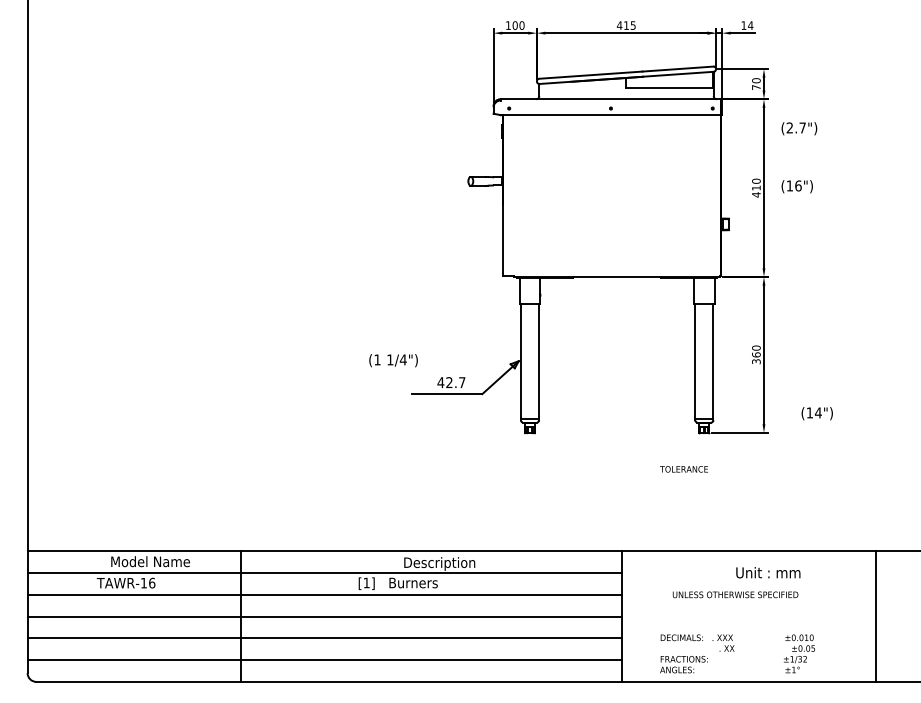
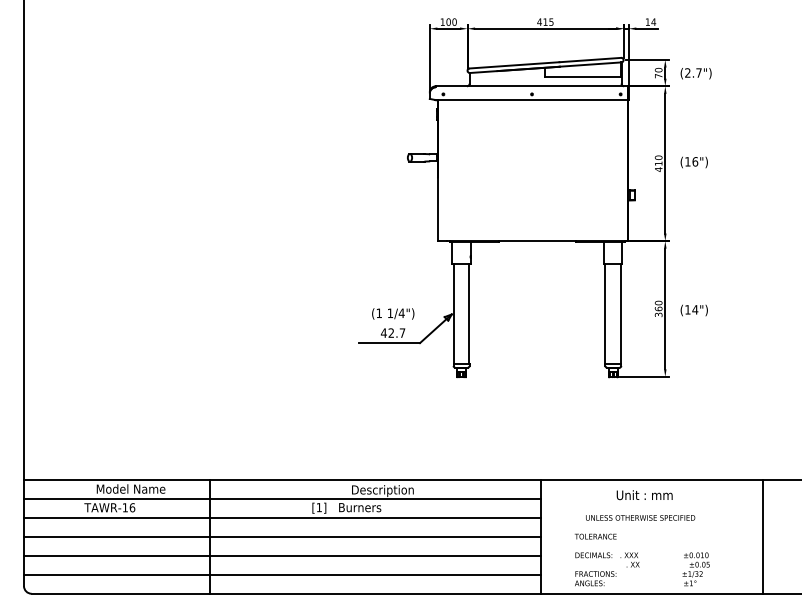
text: (799, 128) -> (696, 73), moved
text: (393, 360) -> (393, 313), moved
text: (816, 413) -> (693, 310), moved
text: (683, 469) -> (595, 536), moved
text: (768, 572) -> (644, 494), moved

